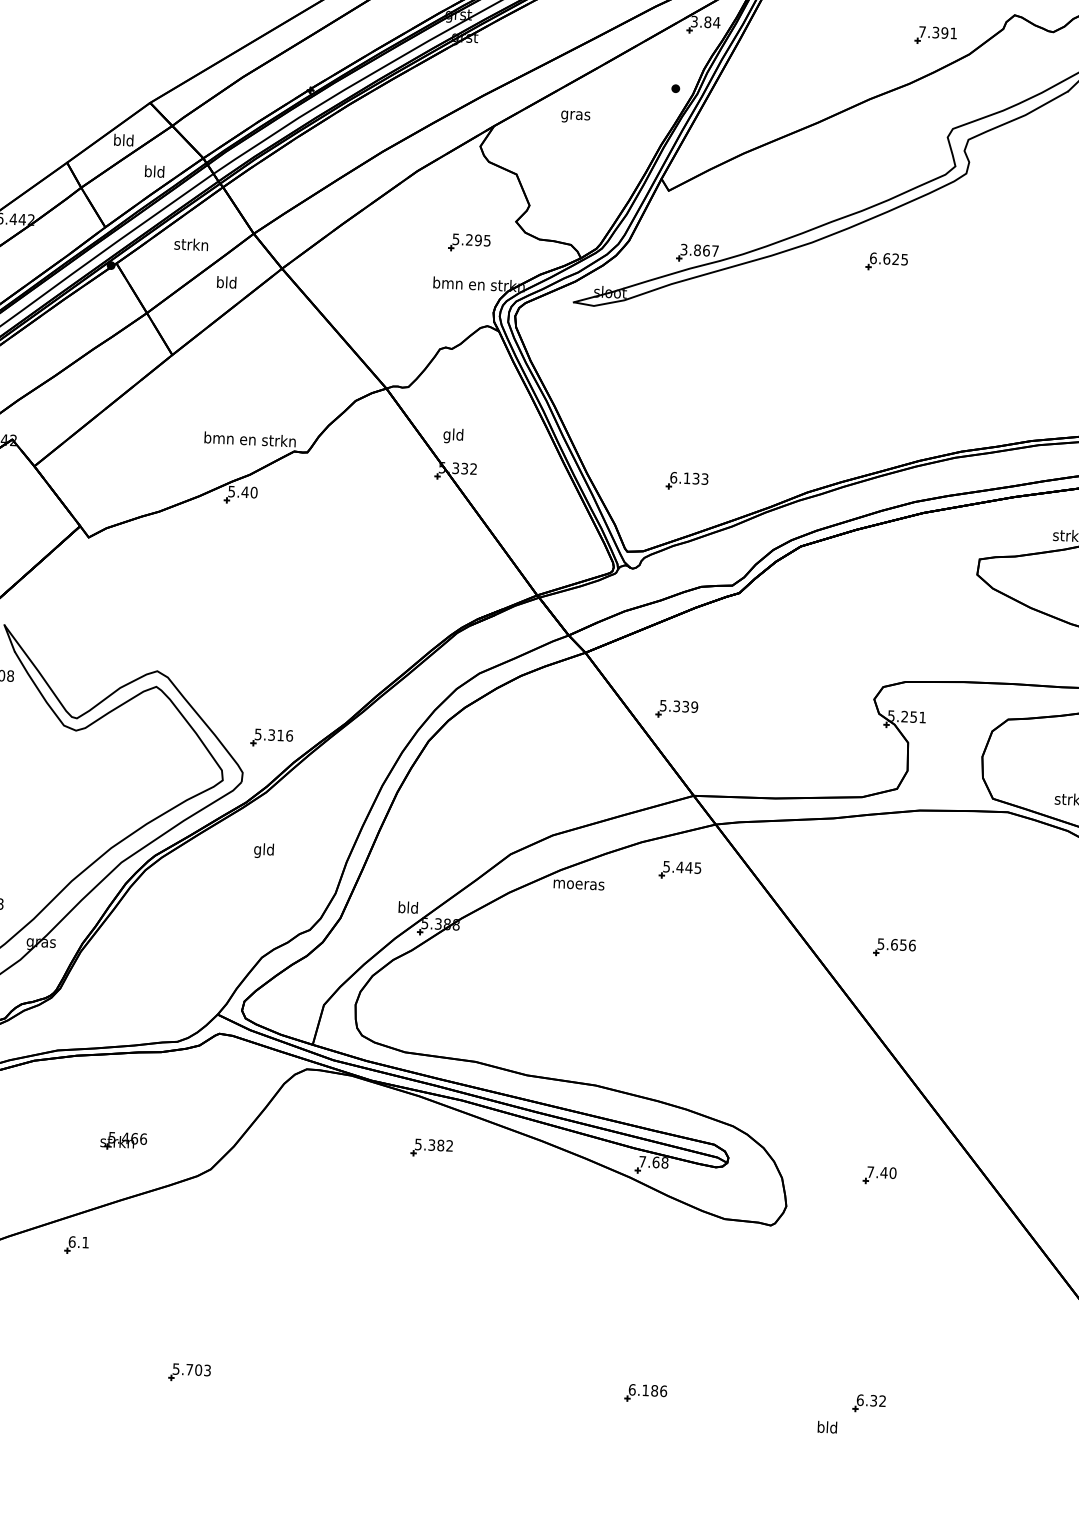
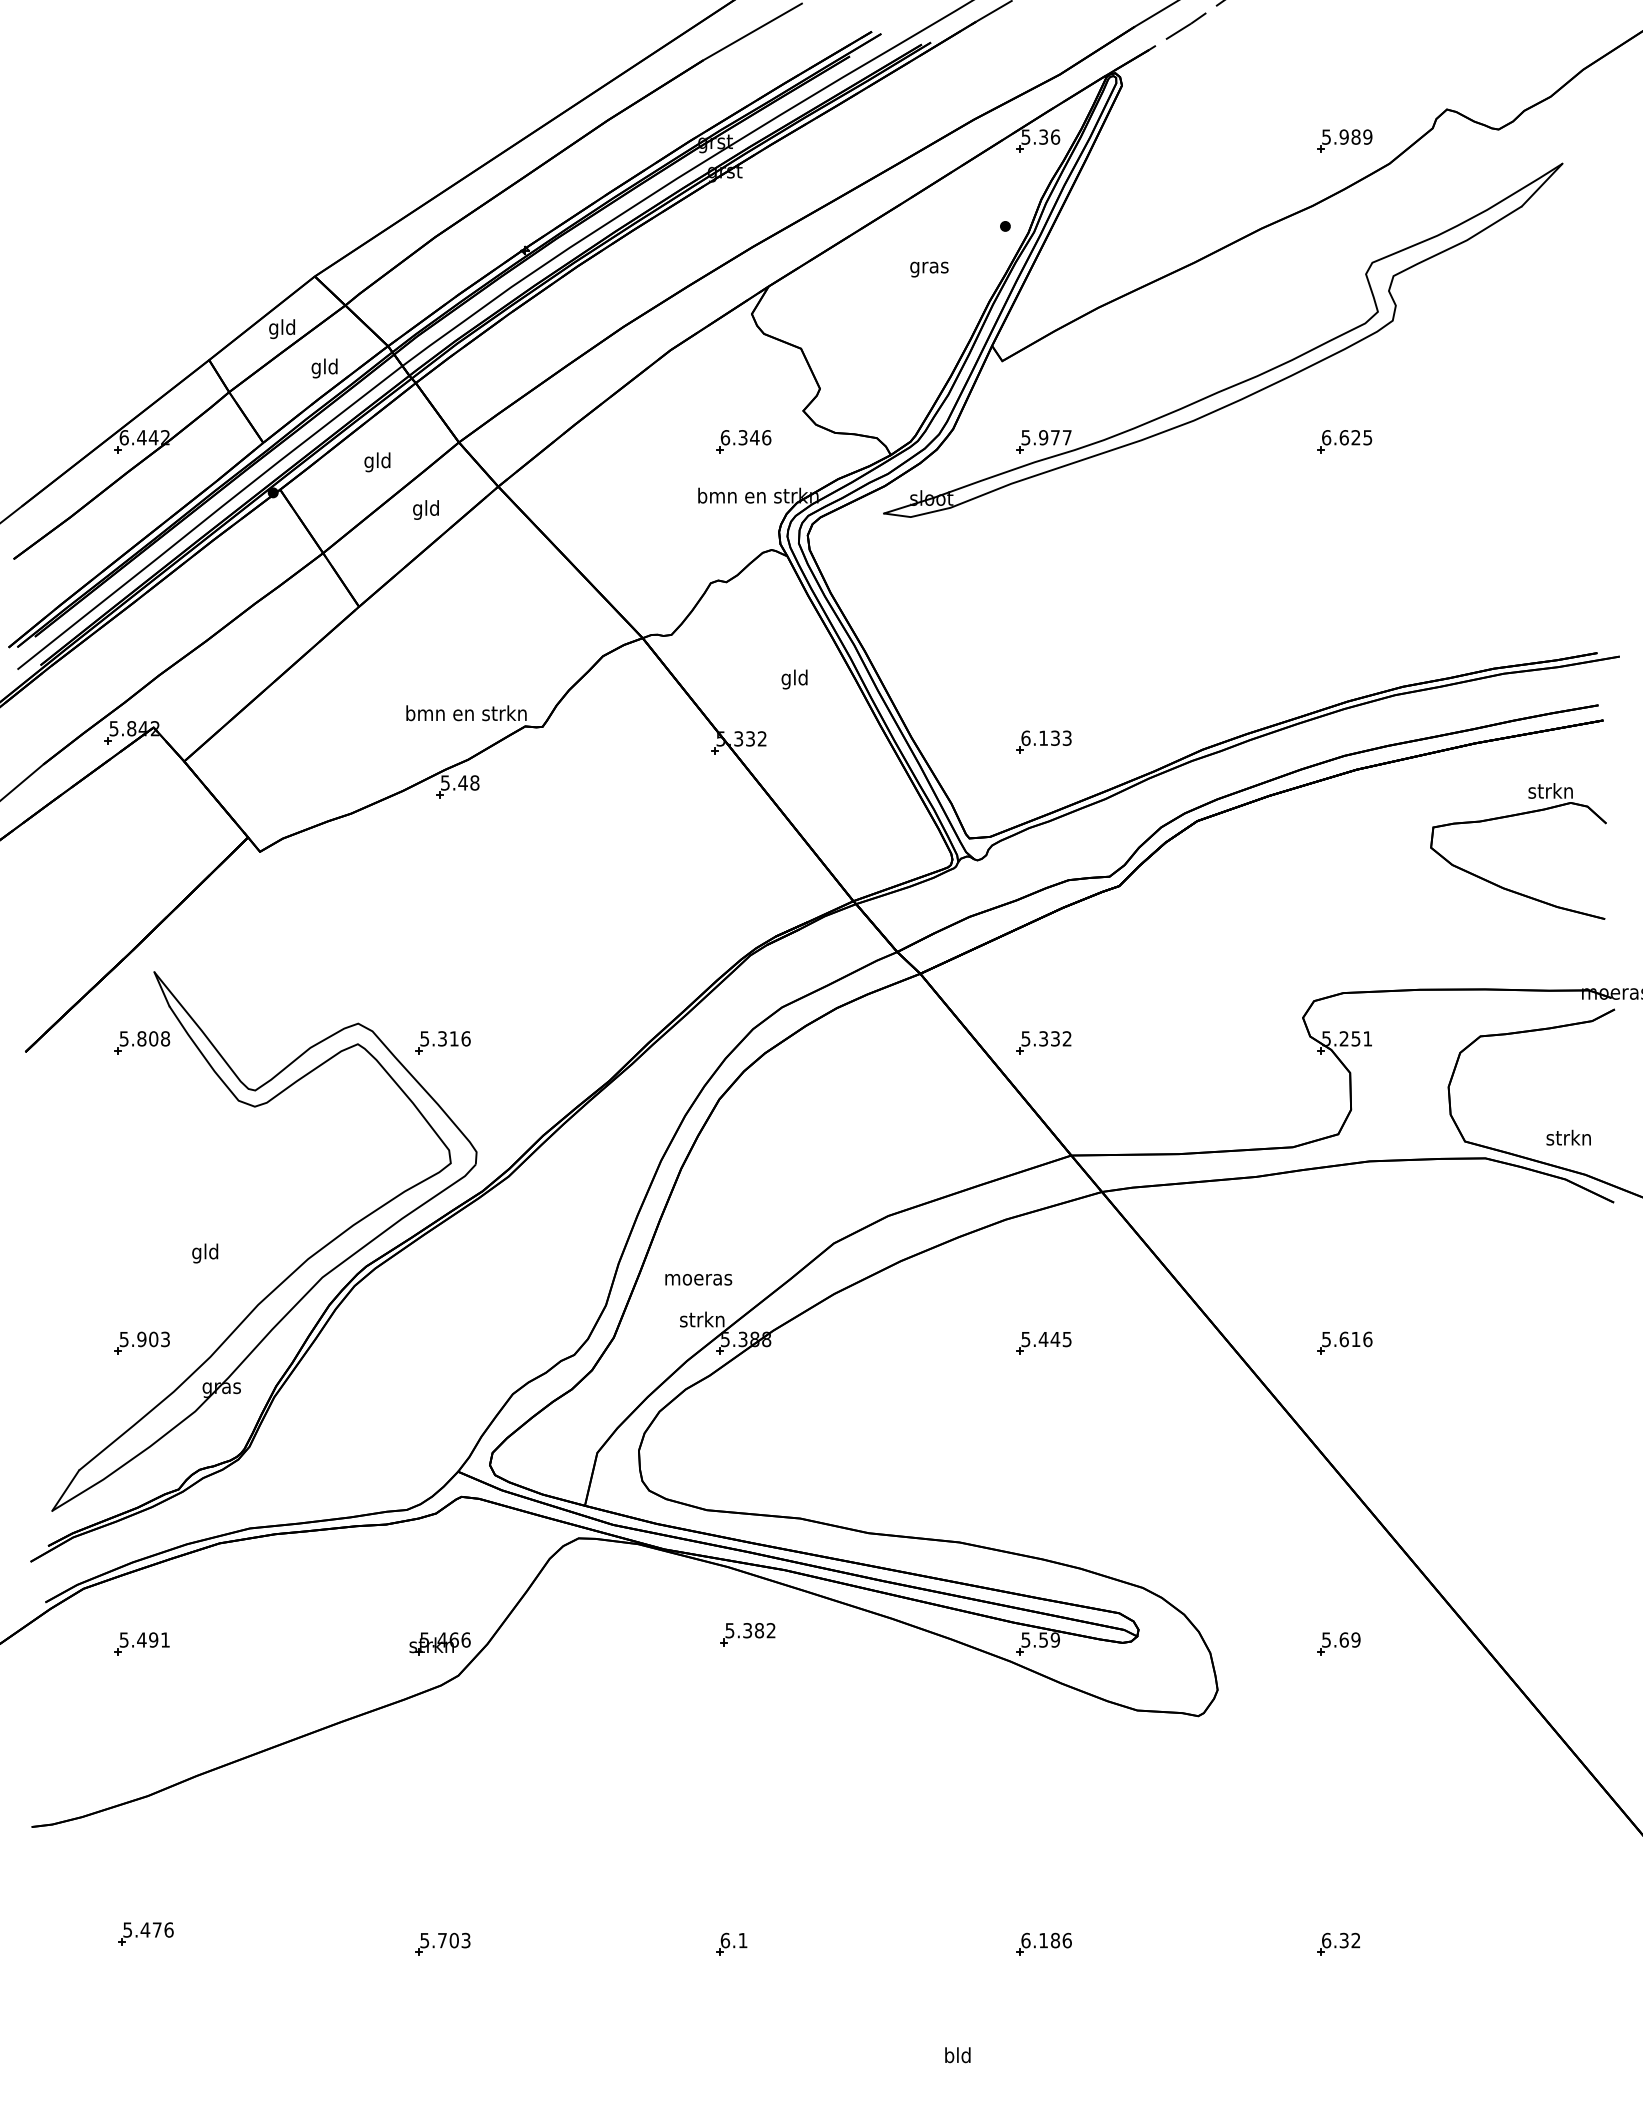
text: (706, 21) -> (1041, 136), 3.84 -> 5.36
text: (938, 32) -> (1347, 136), 7.391 -> 5.989
text: (575, 116) -> (929, 269), moved
text: (116, 141) -> (273, 329), bld -> gld
text: (148, 172) -> (316, 368), bld -> gld
text: (471, 239) -> (745, 437), 5.295 -> 6.346
text: (191, 246) -> (377, 462), strkn -> gld
text: (695, 250) -> (1041, 437), 3.867 -> 5.977
part: (886, 261) -> (1344, 441), moved
text: (220, 283) -> (417, 509), bld -> gld
text: (453, 435) -> (794, 679), moved
text: (253, 492) -> (474, 782), 5.40 -> 5.48
text: (694, 706) -> (1066, 1038), 5.339 -> 5.332
part: (271, 737) -> (442, 1042), moved
text: (264, 850) -> (205, 1253), moved
part: (679, 870) -> (1043, 1343), moved
text: (578, 884) -> (698, 1279), moved
text: (408, 907) -> (702, 1319), bld -> strkn
text: (903, 945) -> (1355, 1339), 5.656 -> 5.616
part: (123, 1140) -> (439, 1643), moved
text: (653, 1161) -> (1040, 1639), 7.68 -> 5.59
text: (882, 1172) -> (1341, 1639), 7.40 -> 5.69
part: (76, 1244) -> (731, 1943), moved
text: (827, 1427) -> (957, 2055), moved

